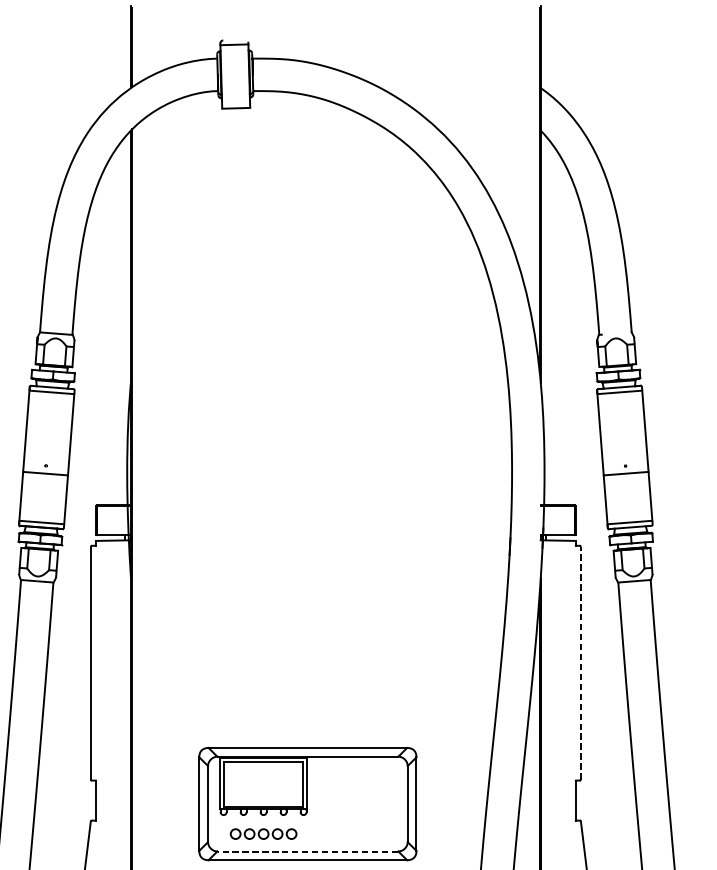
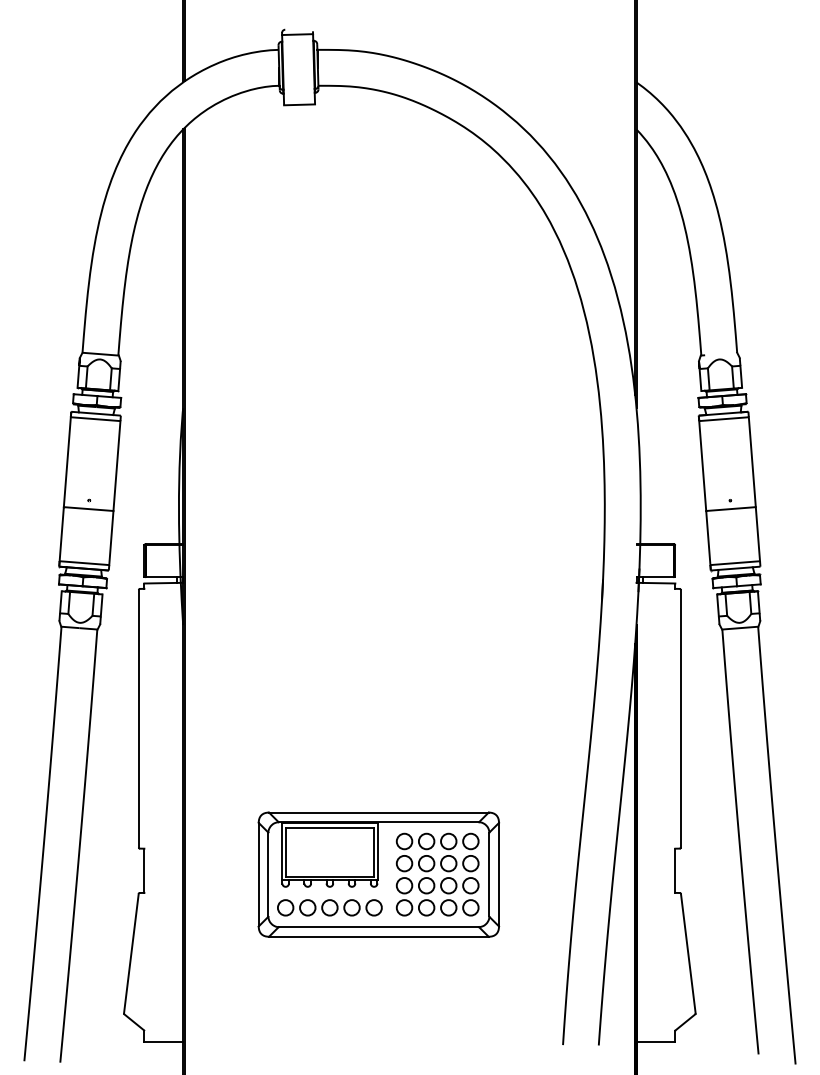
line: (580, 662) -> (680, 718), dashed -> solid
part: (356, 799) -> (432, 869), added
part: (263, 833) -> (329, 907), size x1.43
line: (307, 851) -> (378, 927), dashed -> solid

